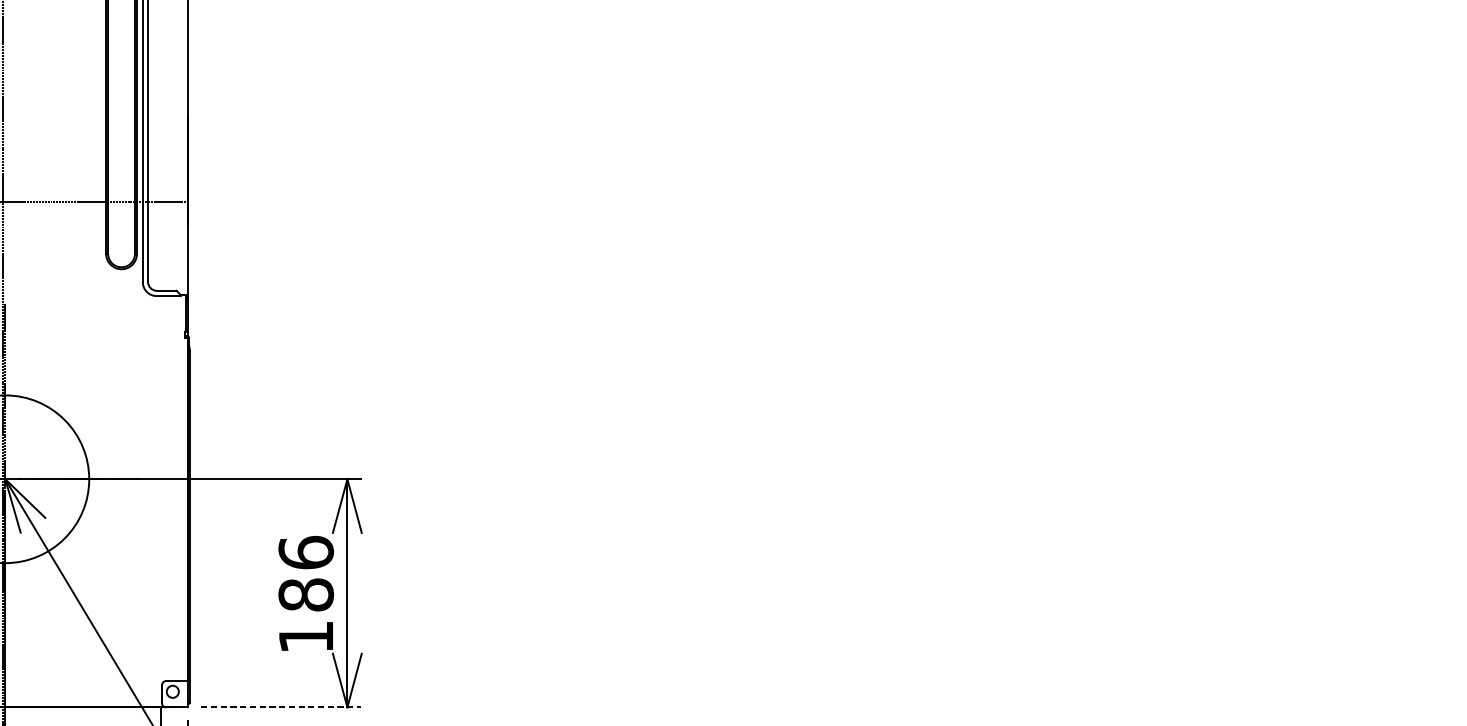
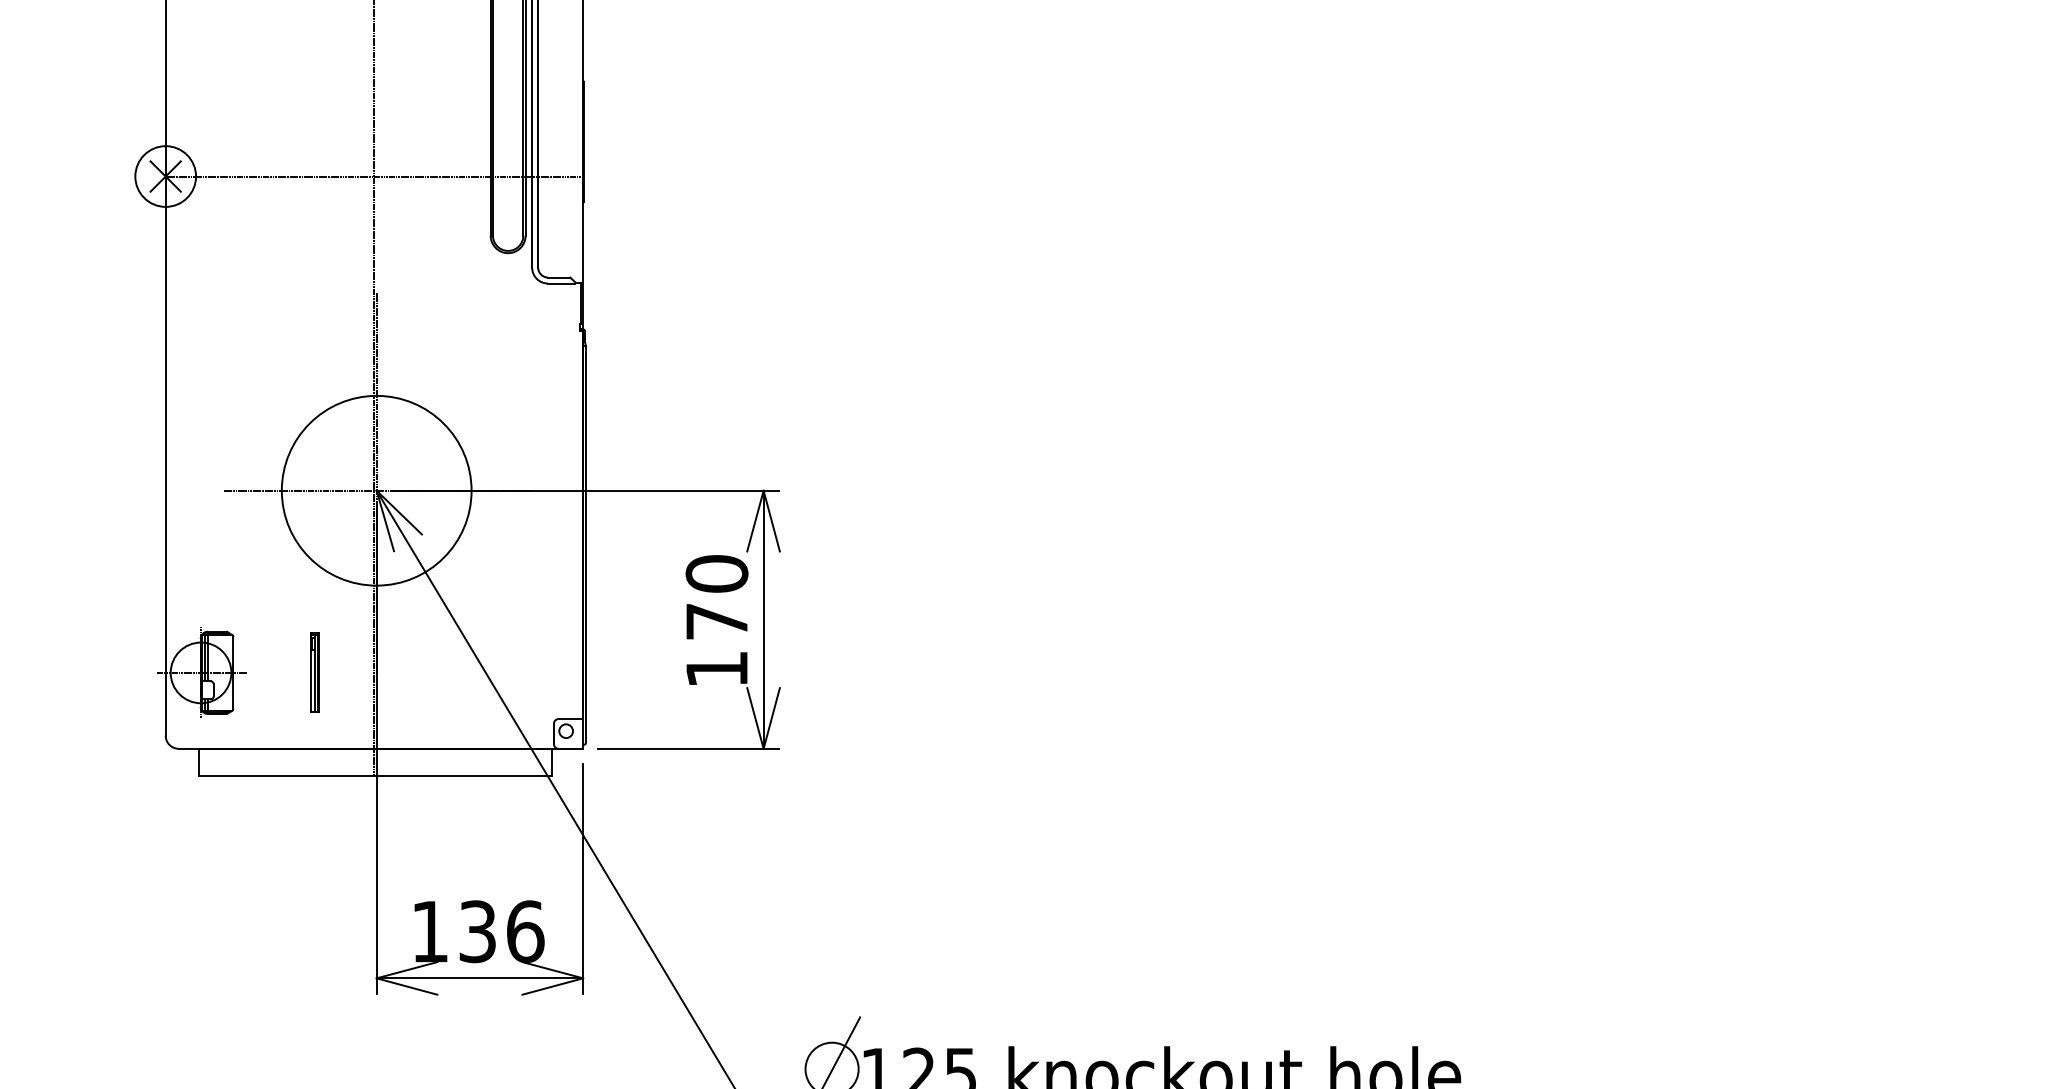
text: (305, 573) -> (716, 597), 186 -> 170
line: (281, 707) -> (689, 748), dashed -> solid

